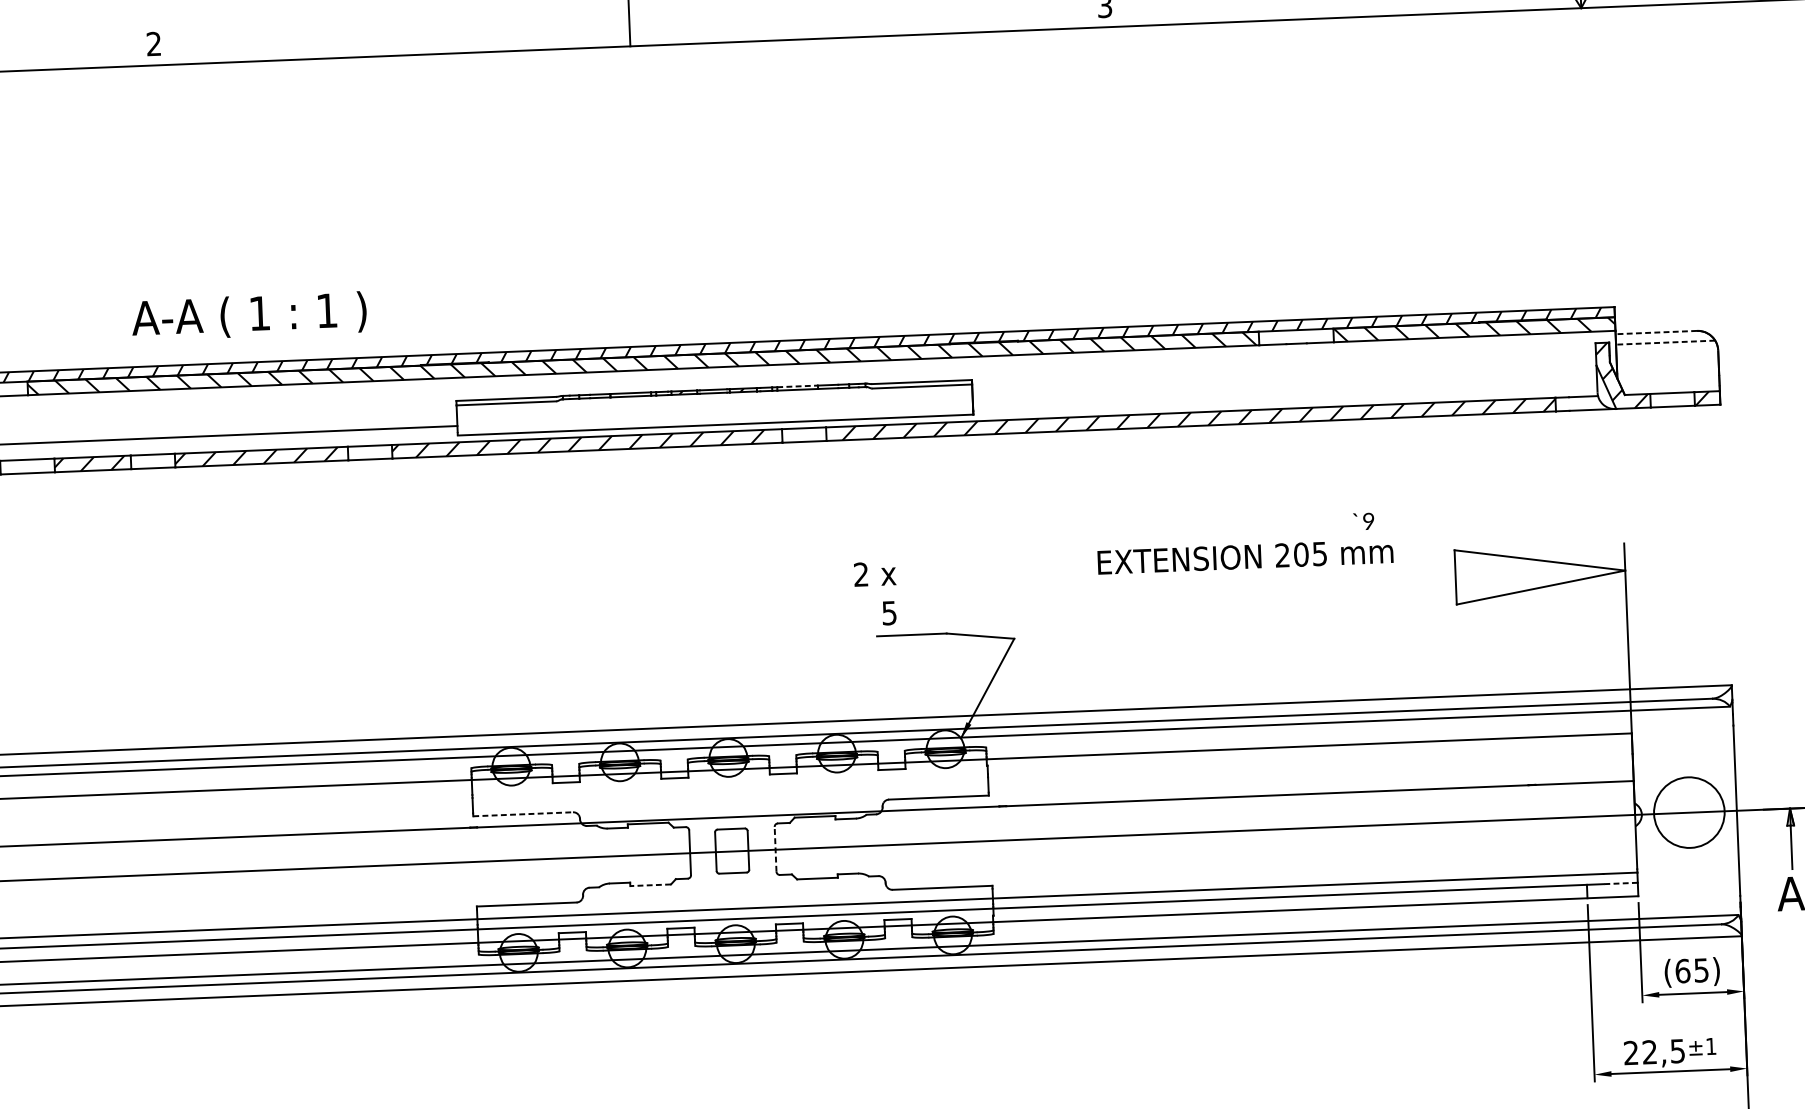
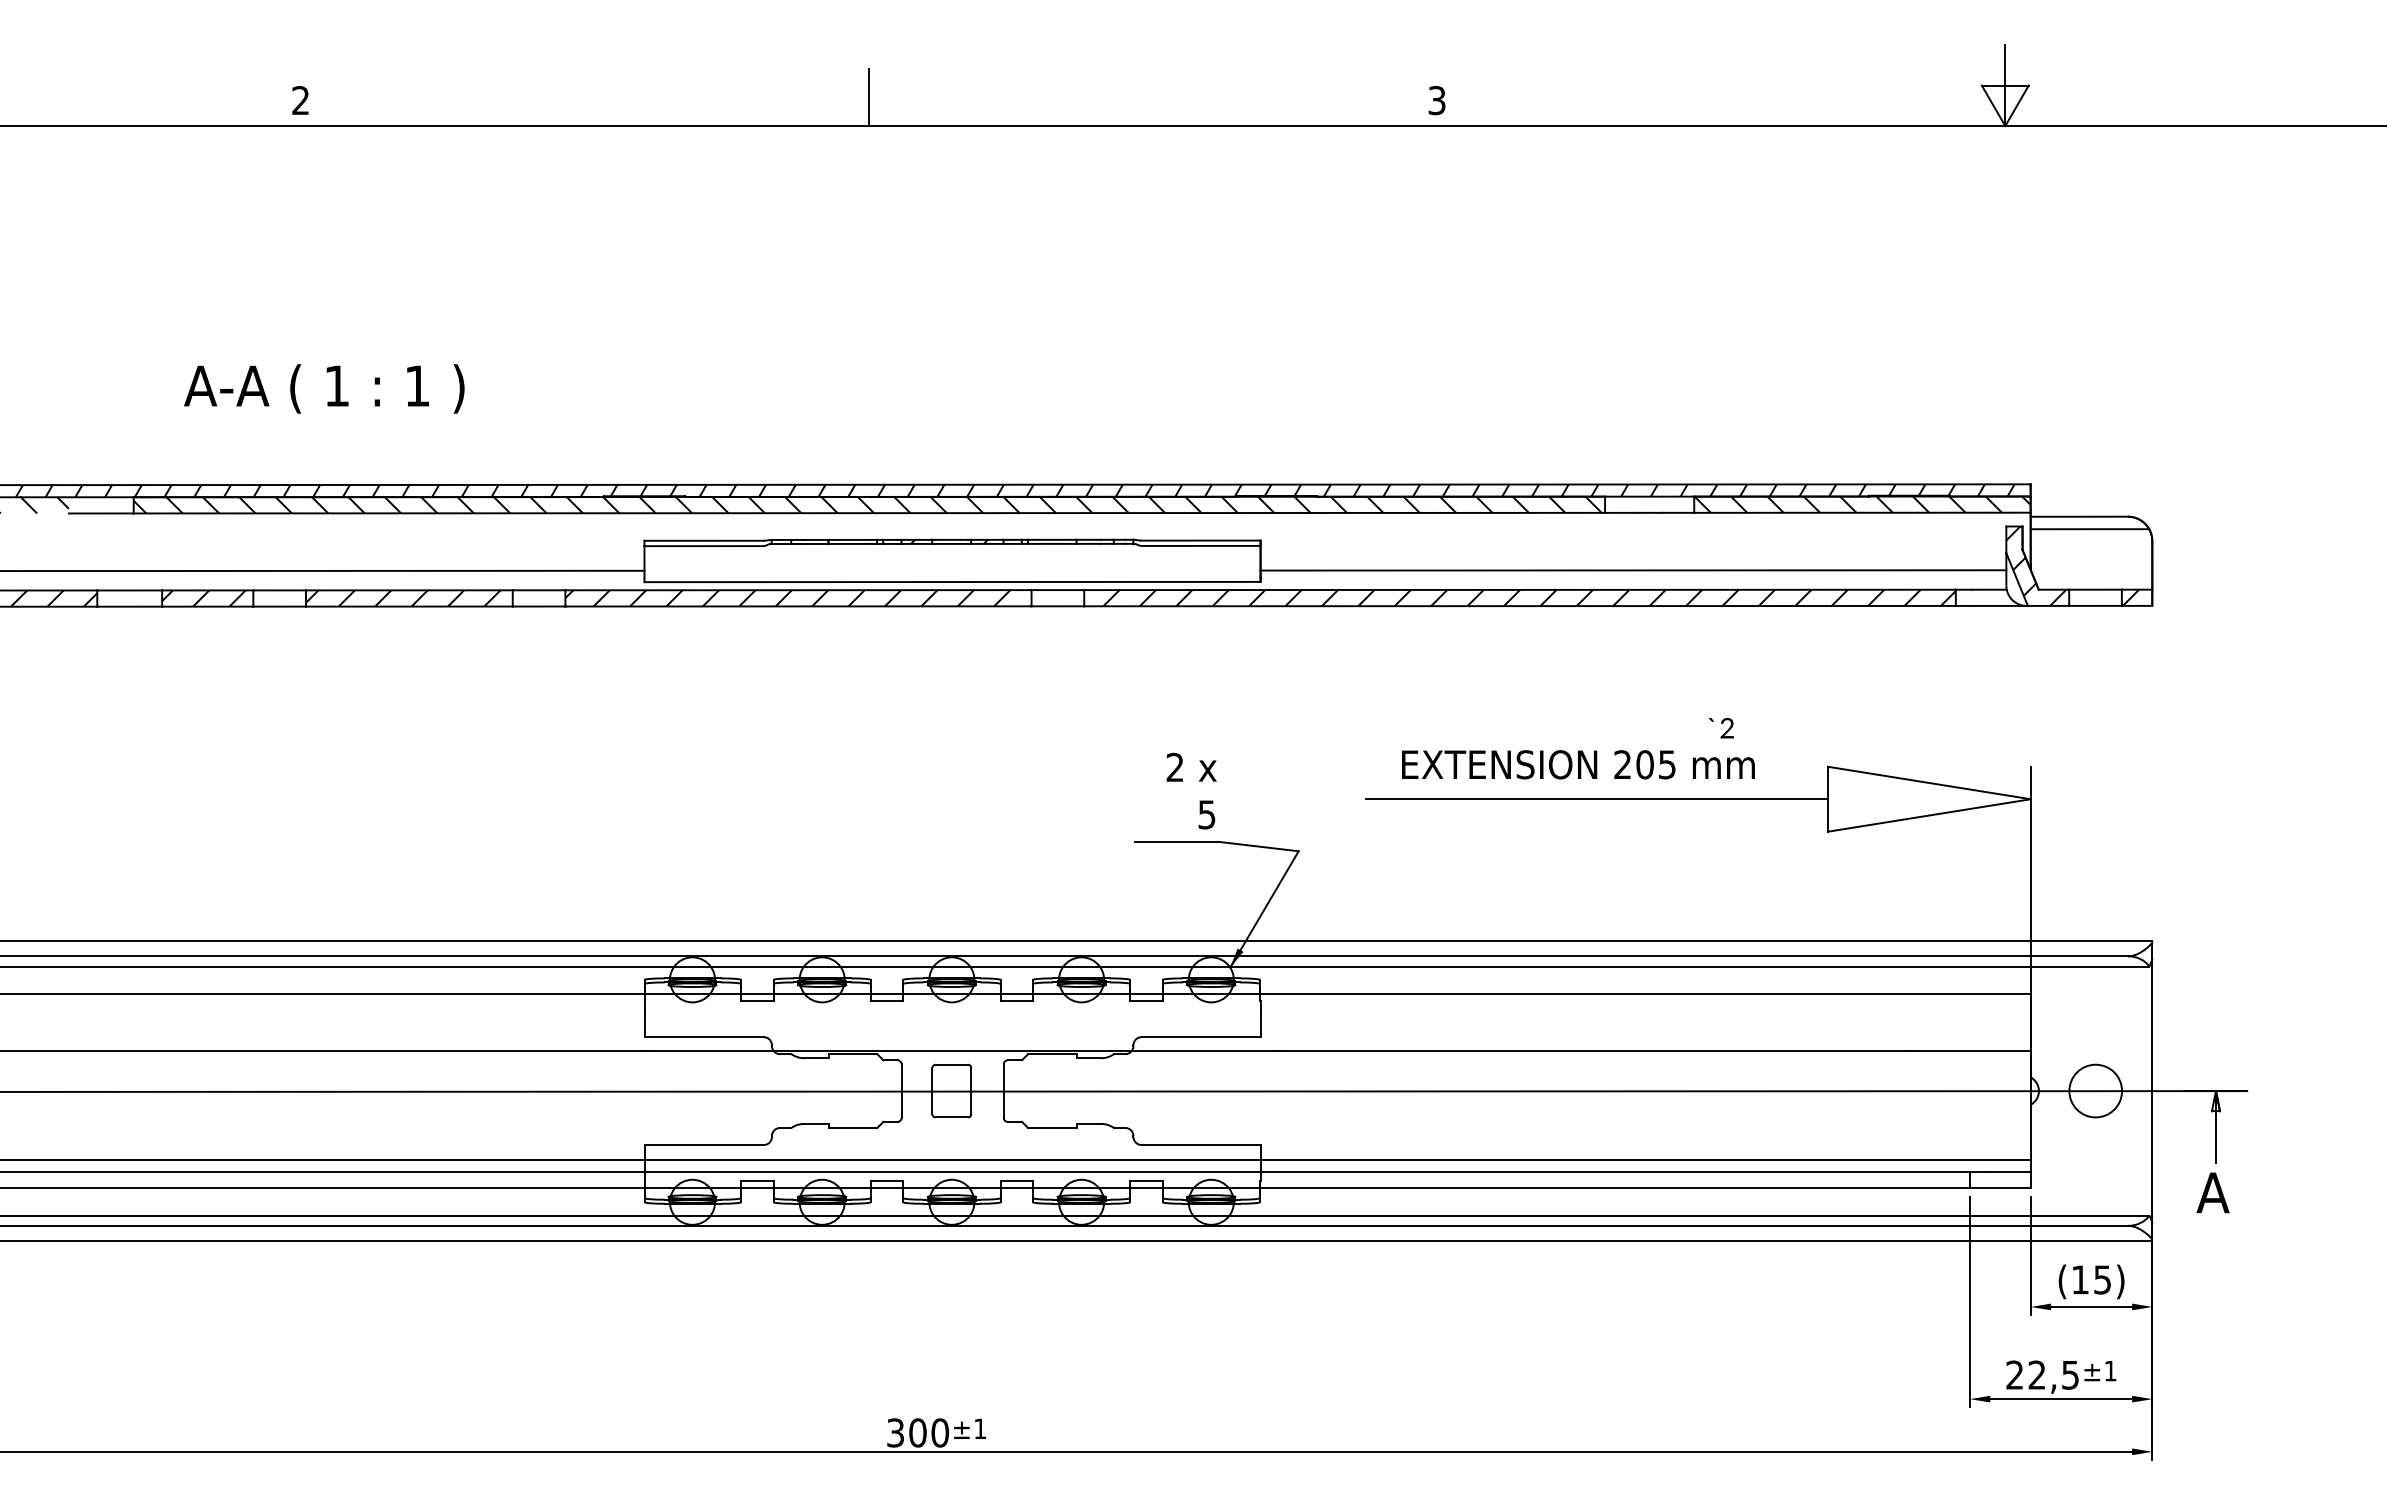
text: (249, 315) -> (324, 388), moved
line: (1656, 332) -> (2079, 516), dashed -> solid
line: (1665, 342) -> (2089, 529), dashed -> solid
line: (797, 386) -> (1052, 539), dashed -> solid
line: (1285, 392) -> (1633, 570), added
text: (1368, 521) -> (1726, 728), 9 -> 2
line: (1262, 585) -> (1597, 799), added
text: (875, 593) -> (1191, 790), moved
circle: (1689, 812) -> (2095, 1090), size x0.62
line: (523, 814) -> (704, 1037), dashed -> solid
line: (775, 849) -> (1003, 1091), dashed -> solid
line: (1620, 883) -> (2010, 1172), dashed -> solid
line: (650, 884) -> (852, 1127), dashed -> solid
text: (1682, 970) -> (2080, 1279), (65) -> (15)

